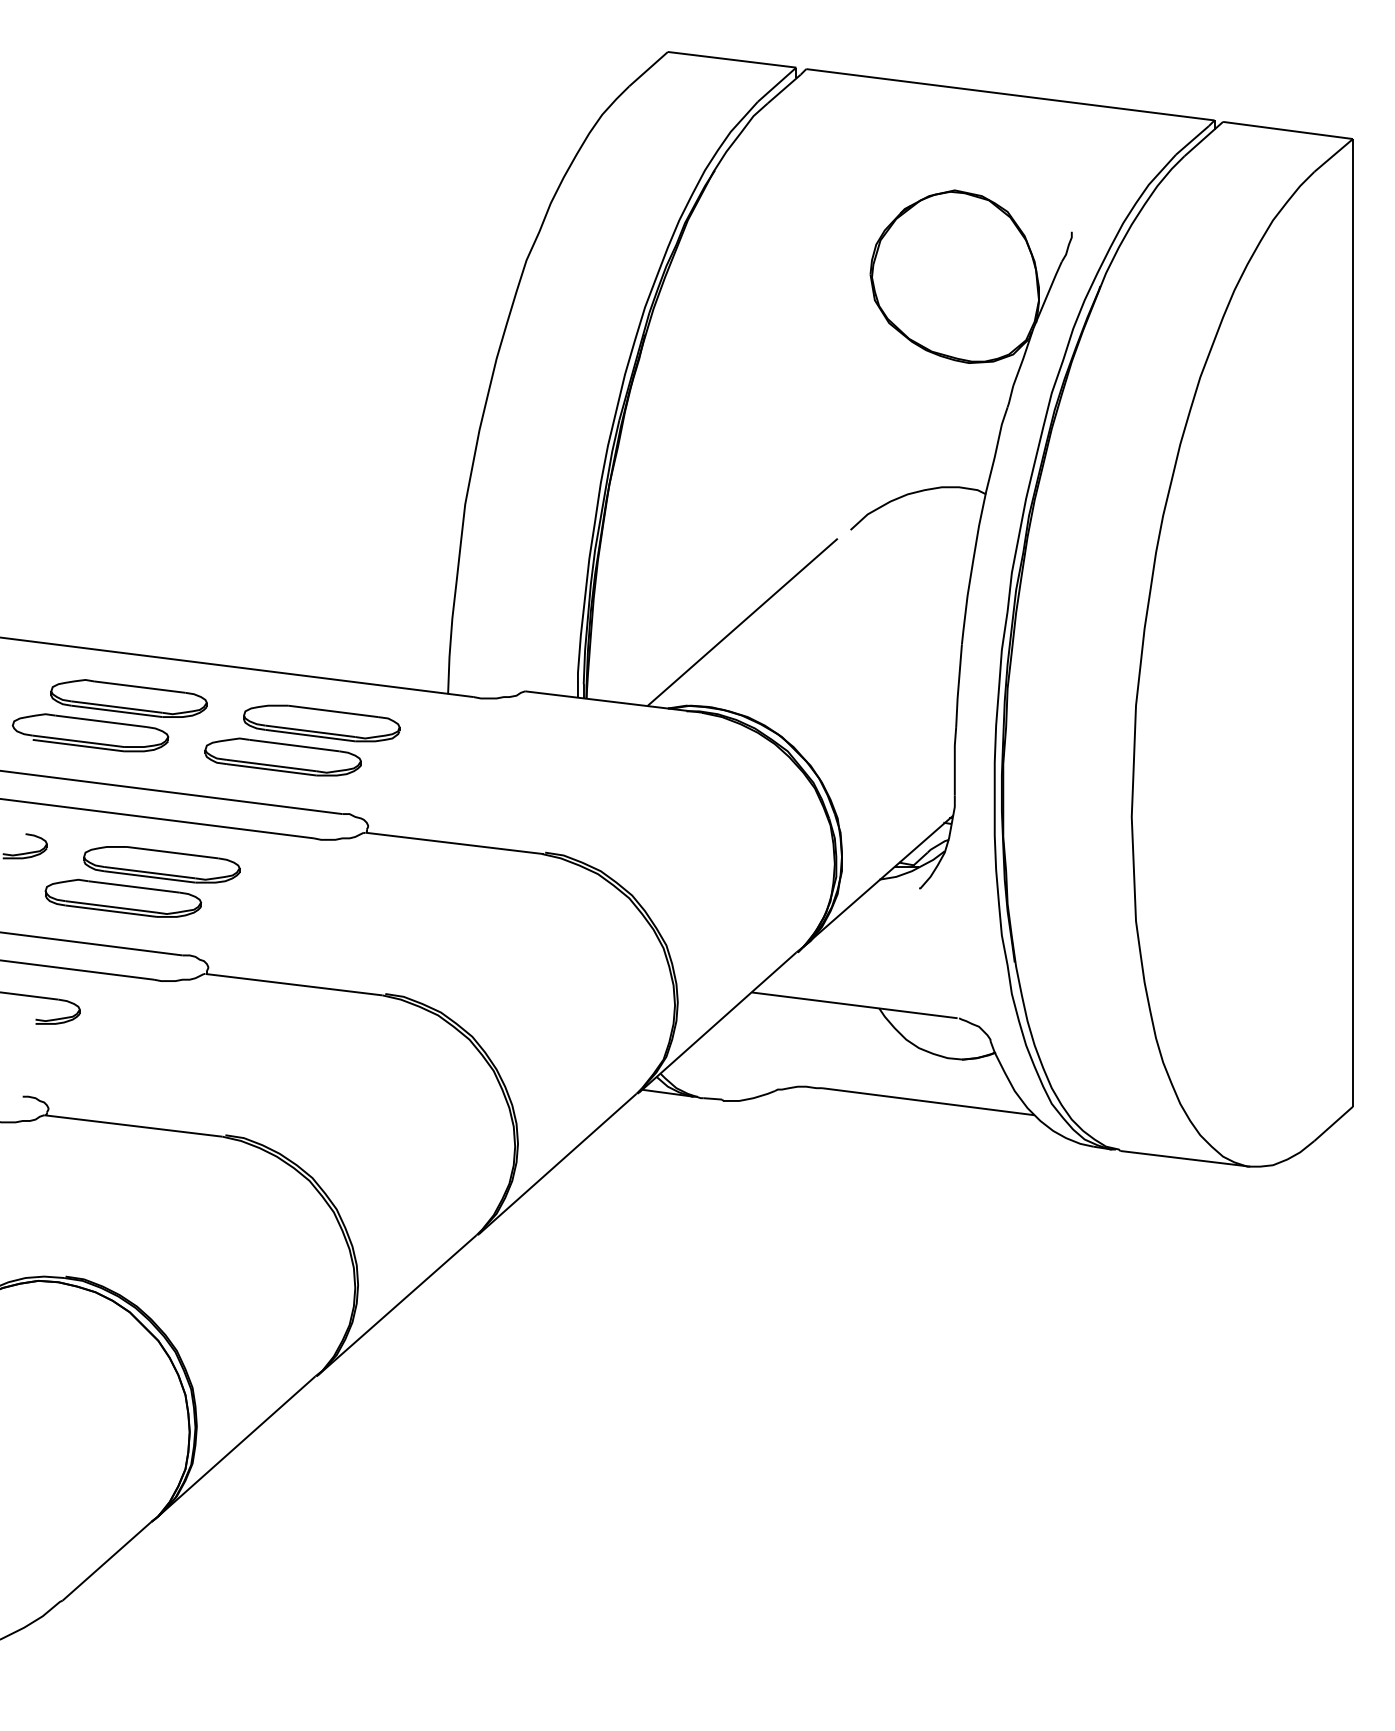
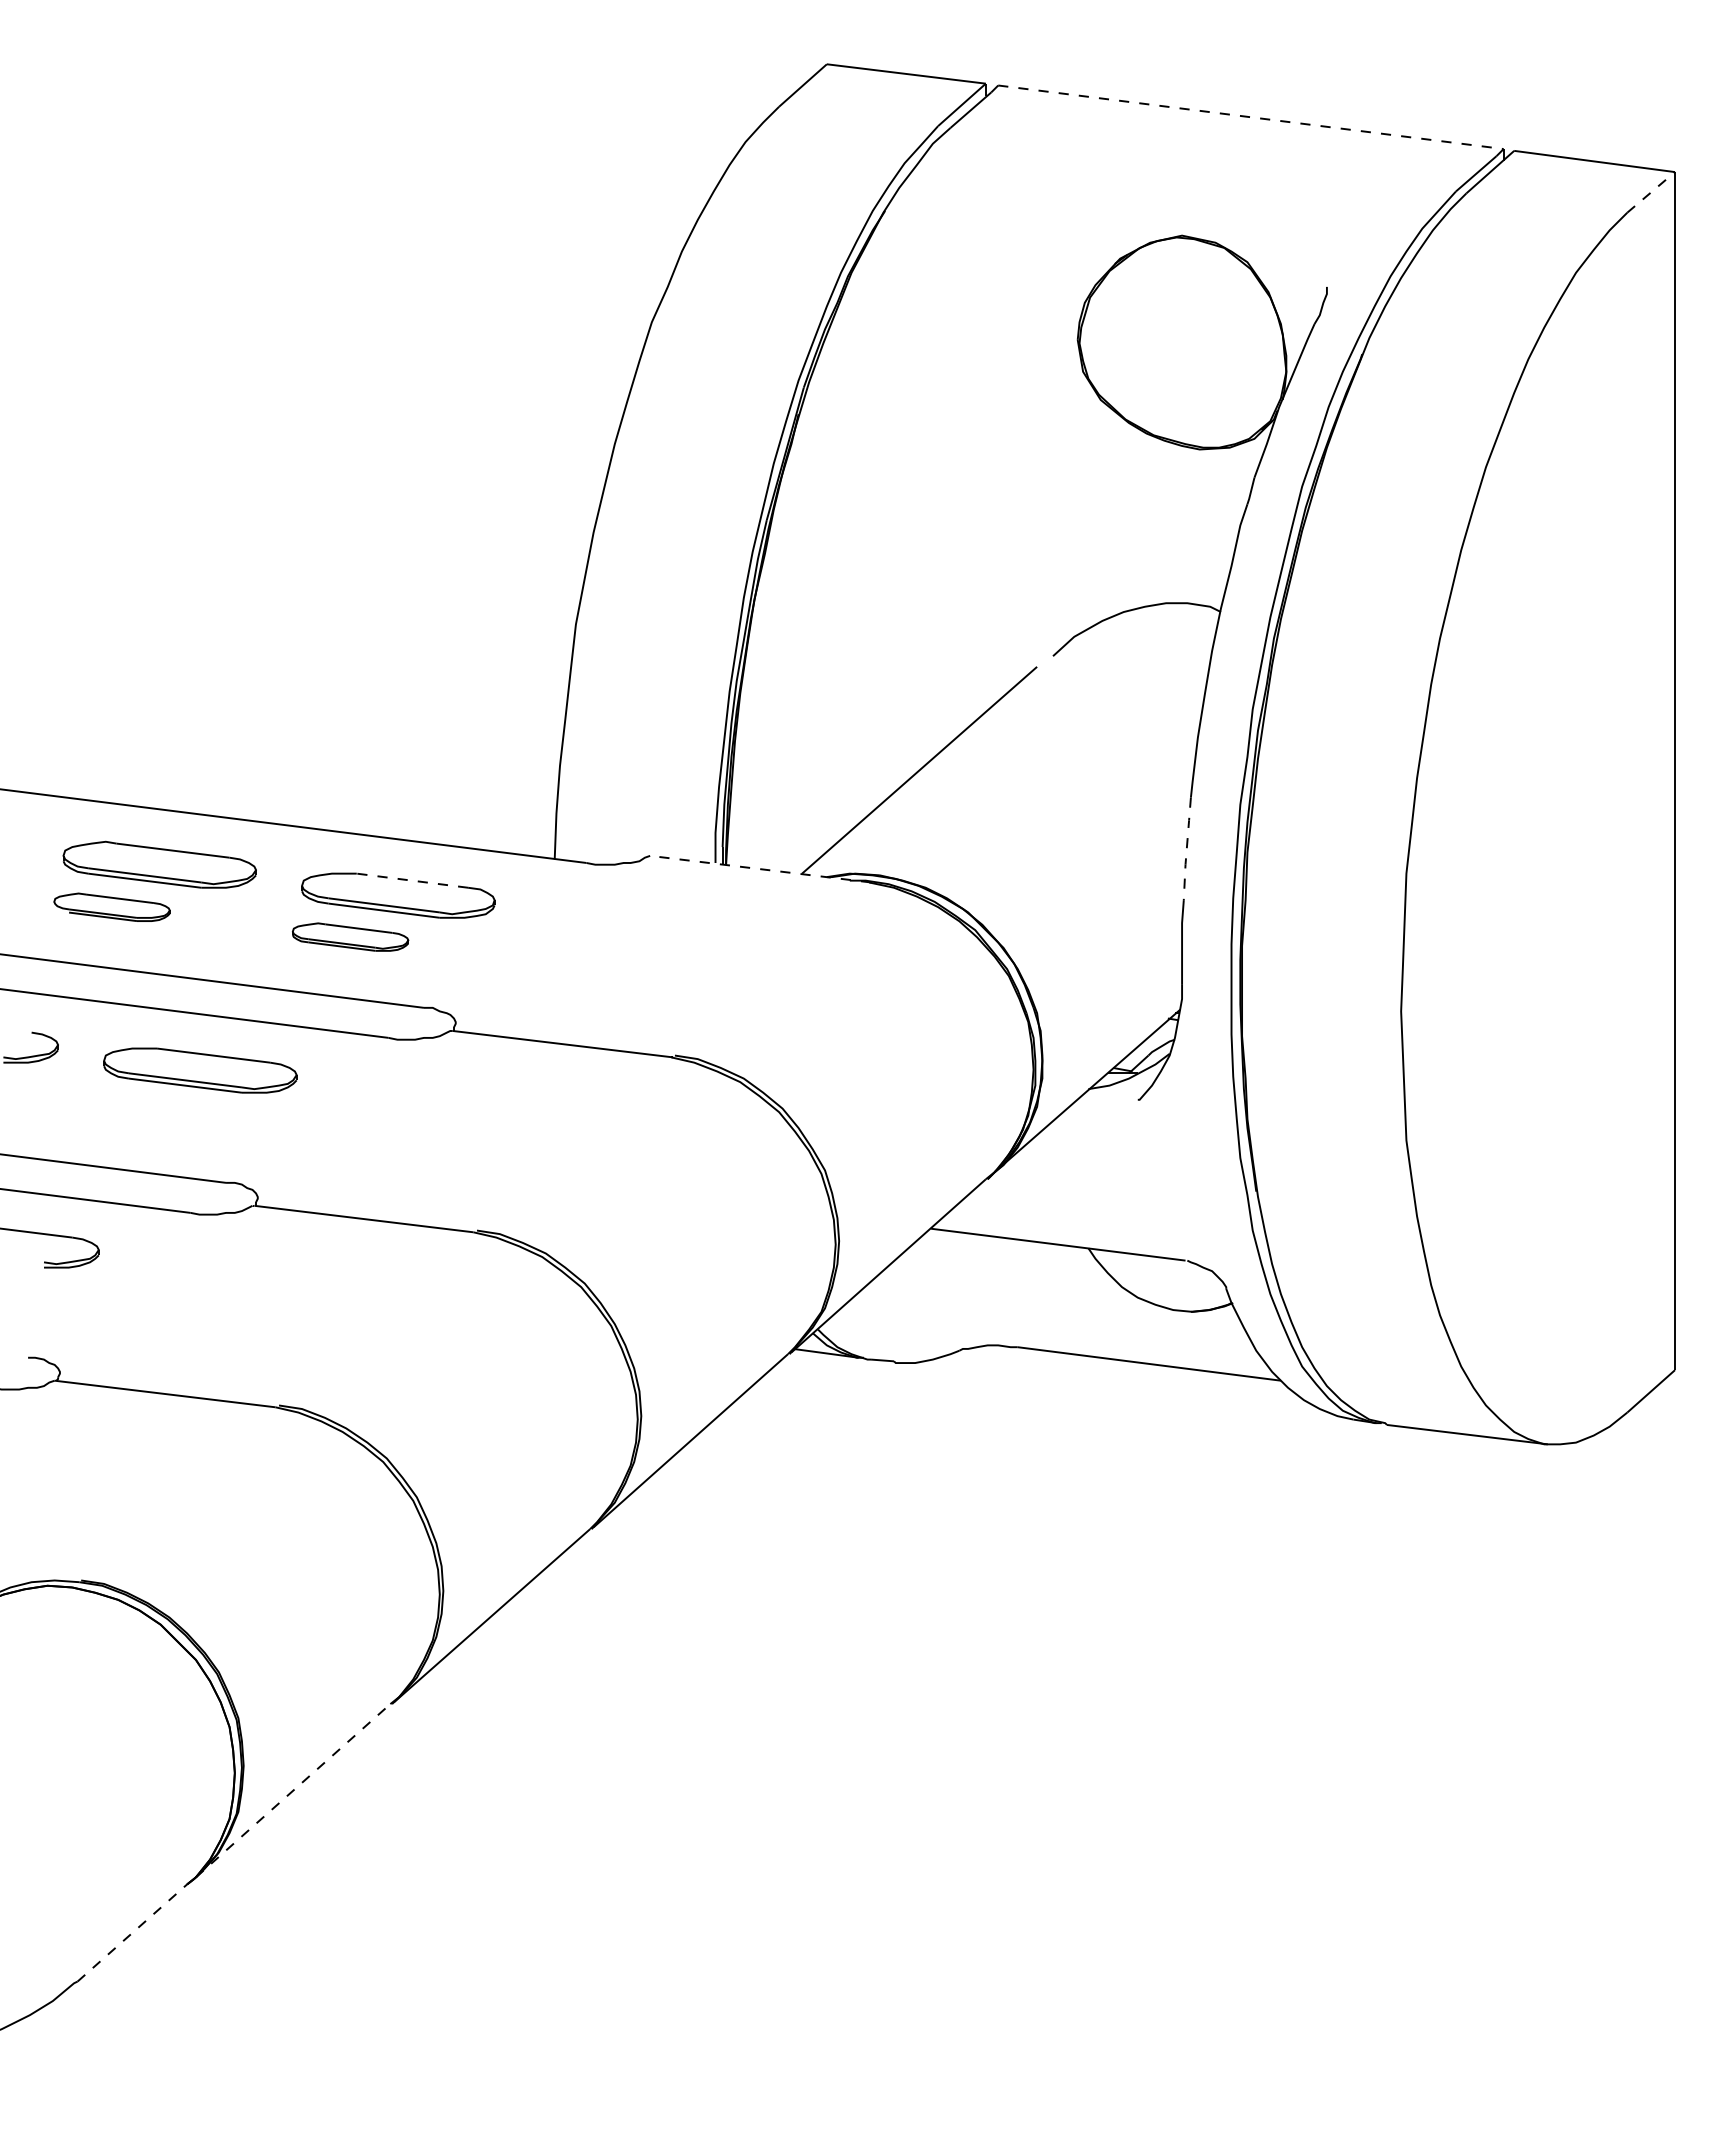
line: (1010, 94) -> (1250, 117), solid -> dashed
line: (1333, 155) -> (1651, 192), solid -> dashed
line: (958, 686) -> (1186, 849), solid -> dashed
line: (614, 702) -> (760, 869), solid -> dashed
line: (332, 711) -> (411, 880), solid -> dashed
part: (90, 733) -> (111, 907), size x0.6
part: (283, 756) -> (350, 936), size x0.6
part: (123, 897) -> (152, 1111), removed
line: (237, 1446) -> (293, 1790), solid -> dashed
line: (107, 1560) -> (132, 1932), solid -> dashed

